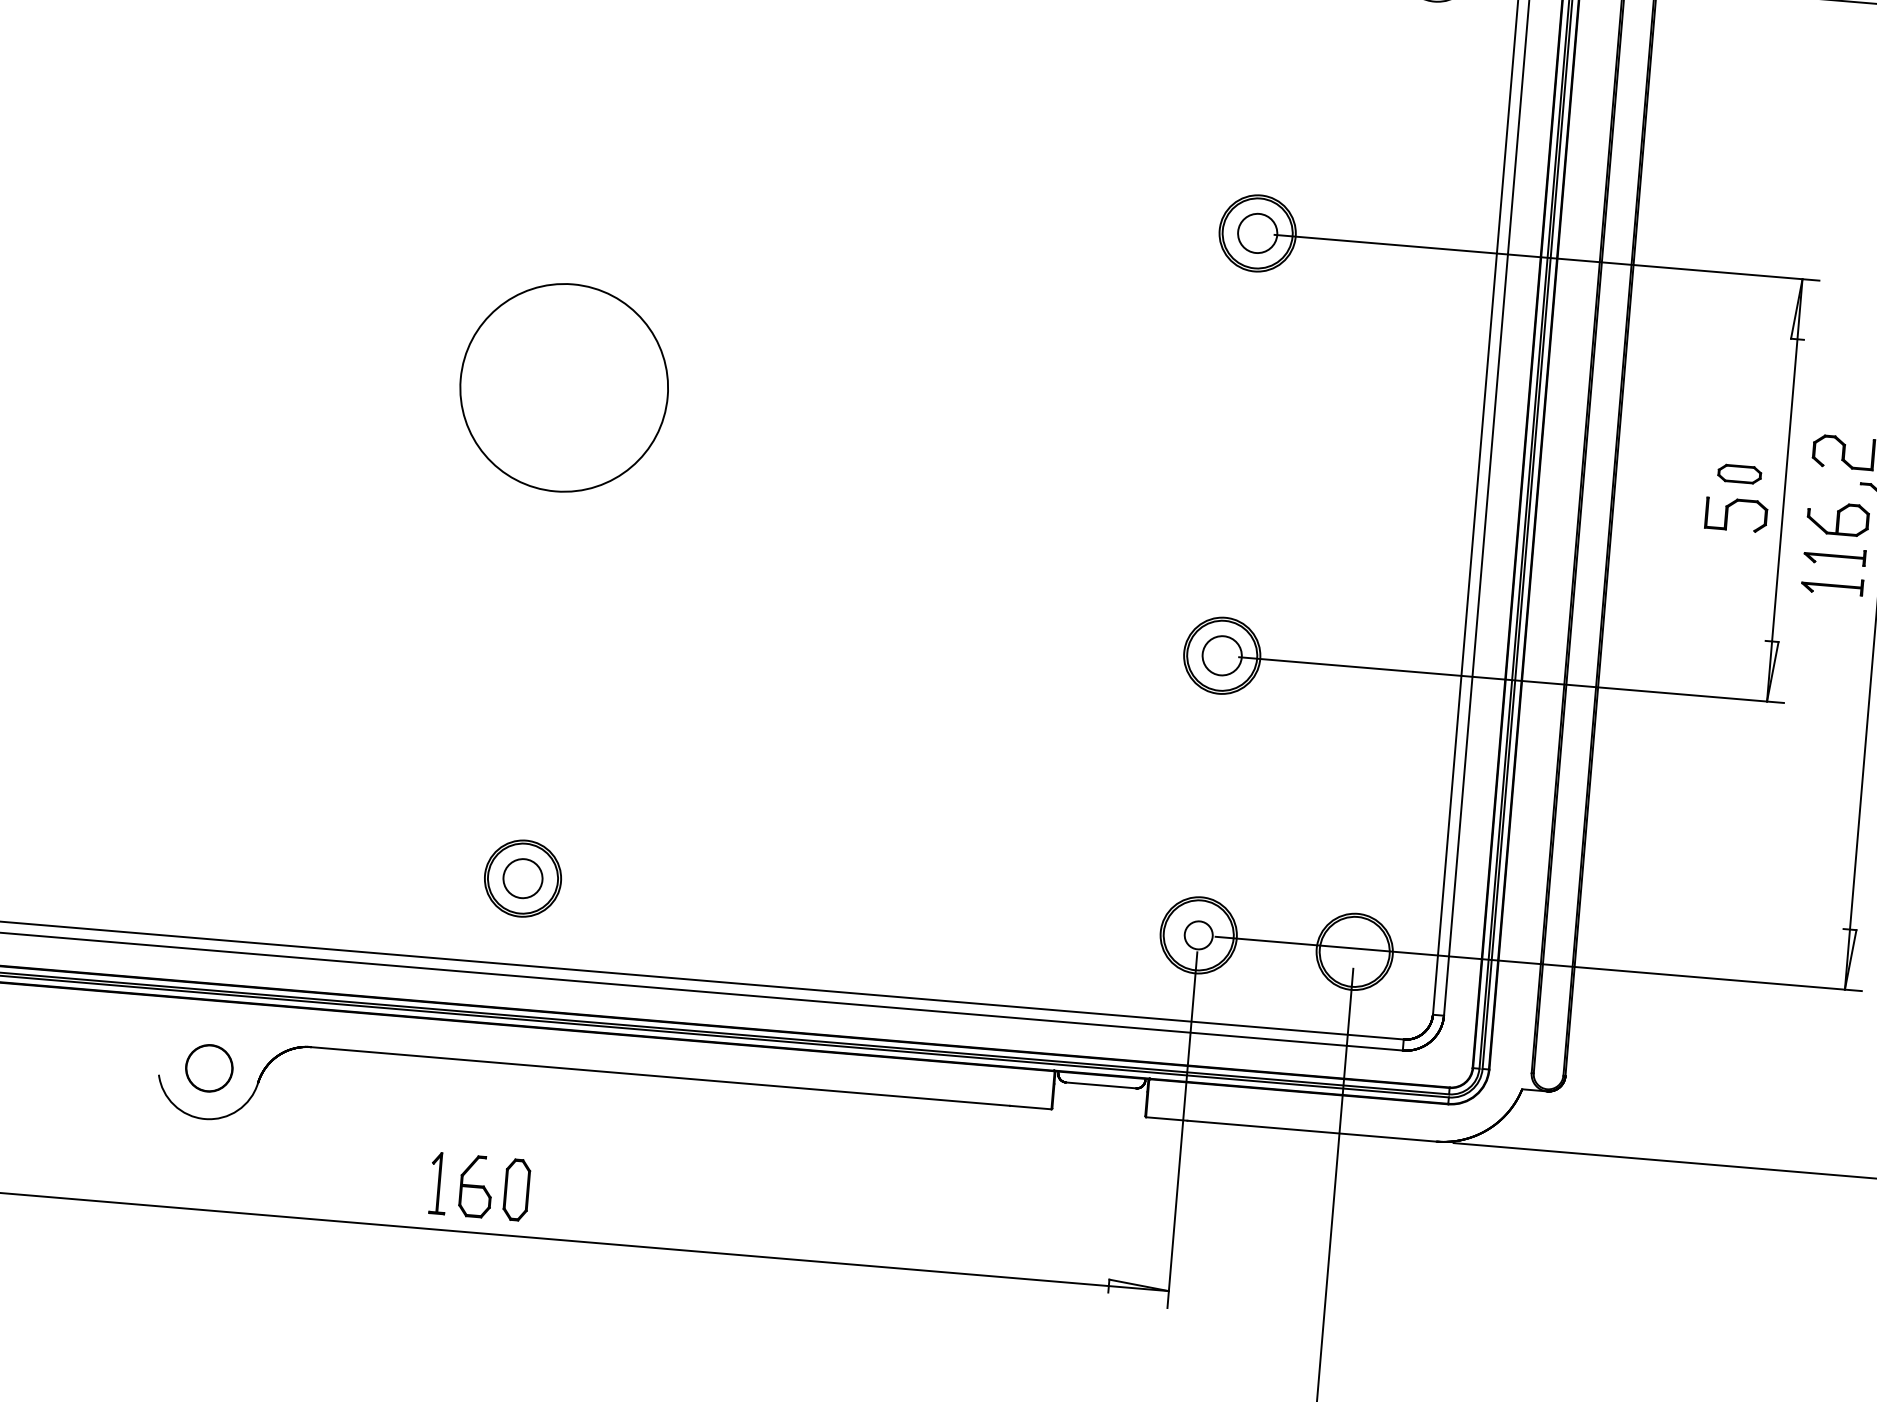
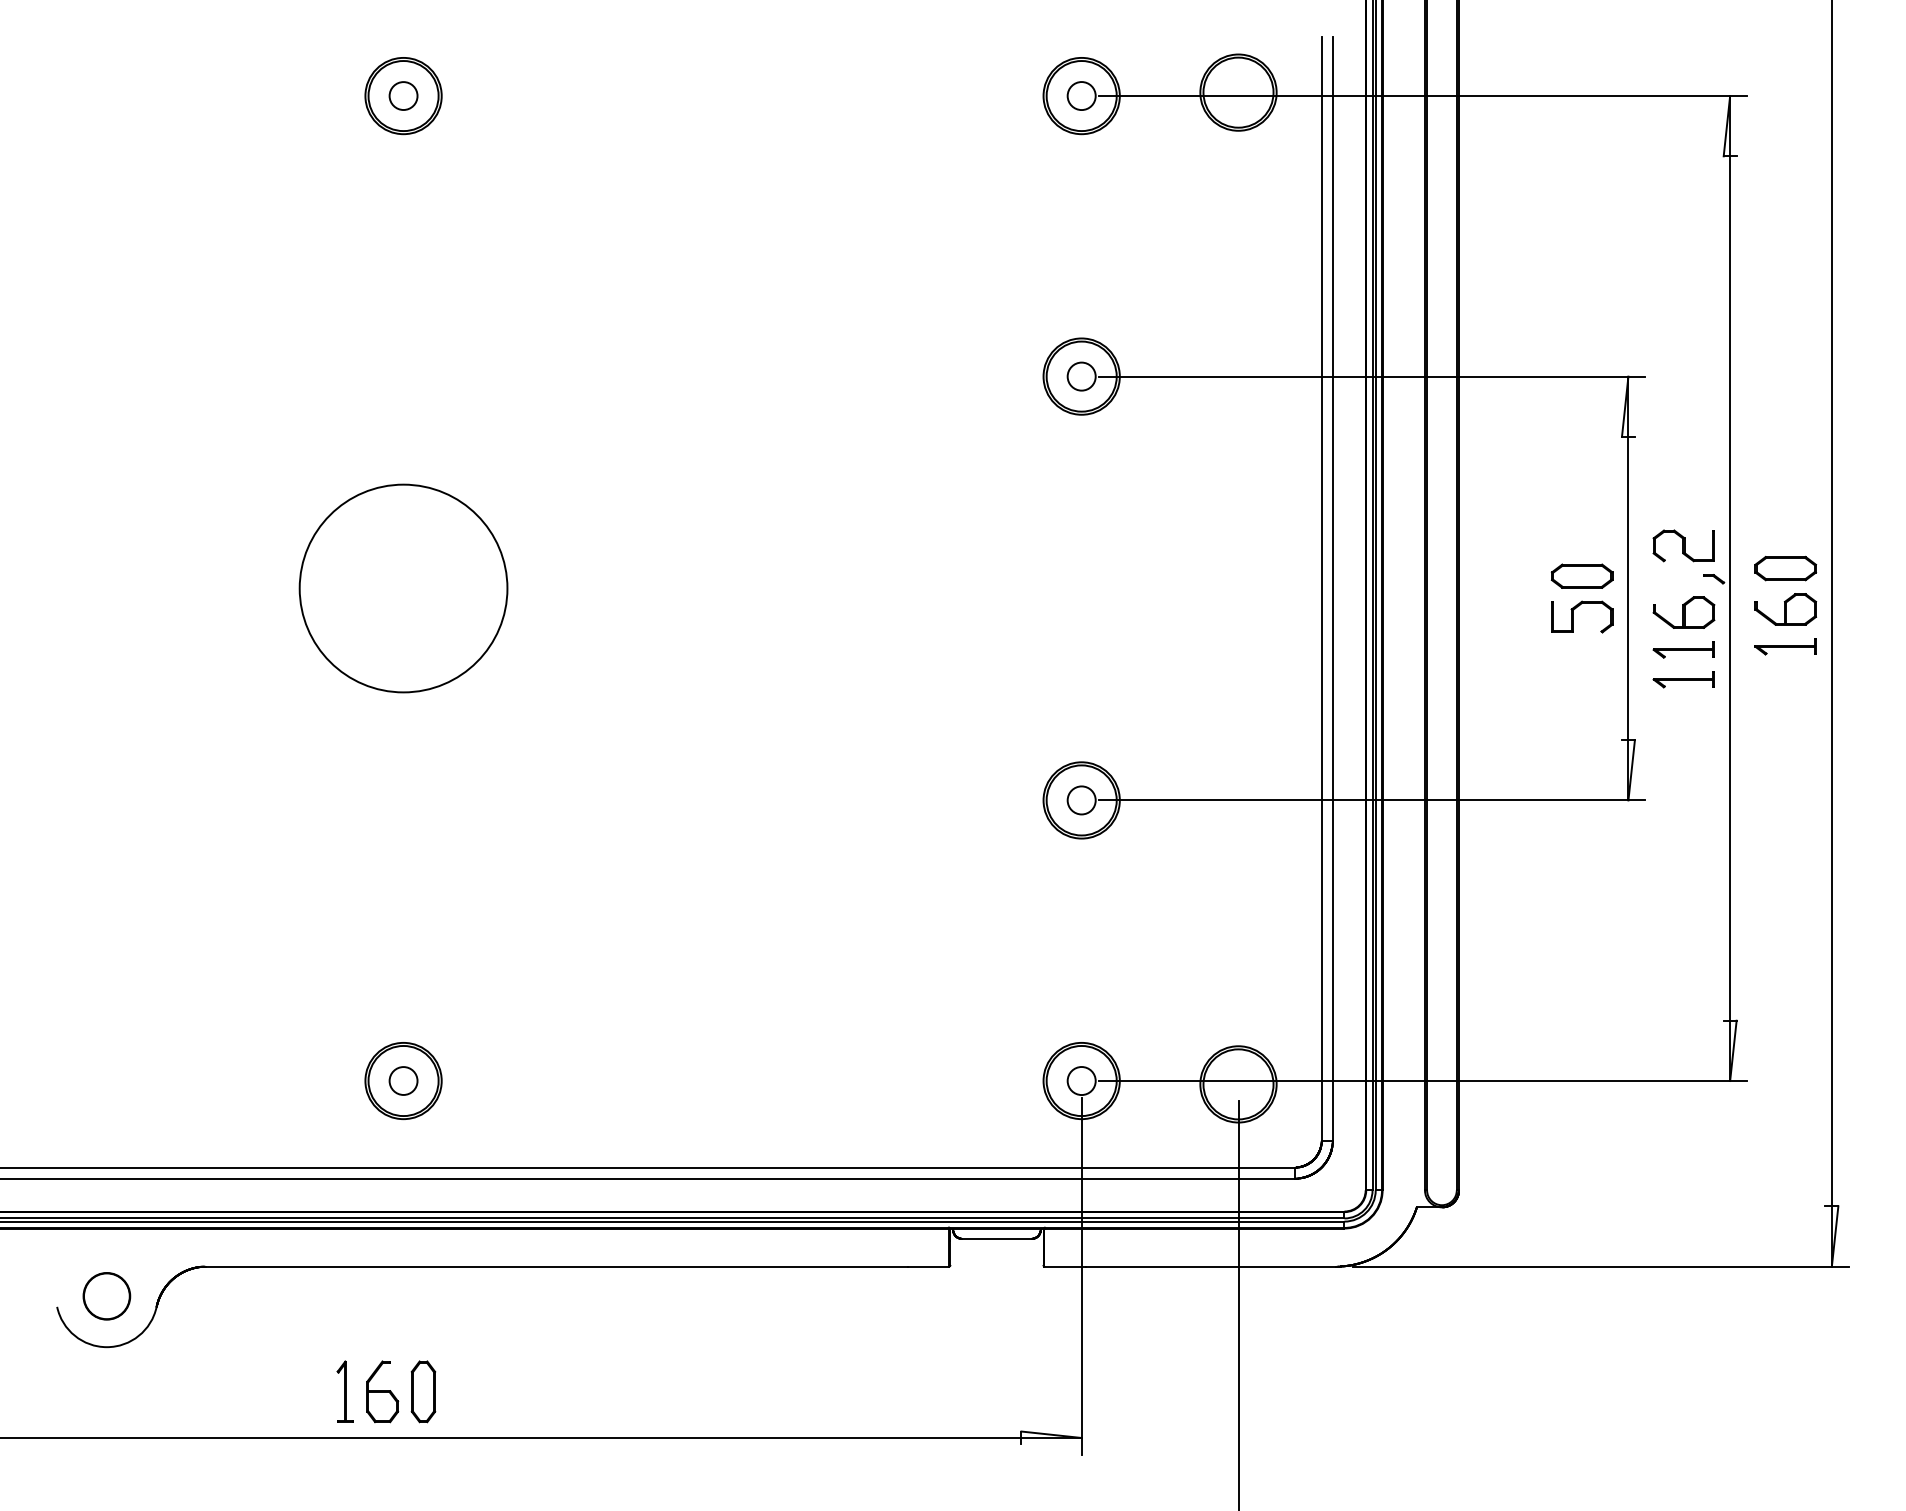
circle: (1257, 233) -> (1081, 376), size x0.71
part: (1739, 473) -> (1581, 575), size x1.43
circle: (1222, 655) -> (1081, 800), size x0.71
circle: (522, 878) -> (403, 1080), size x0.71

